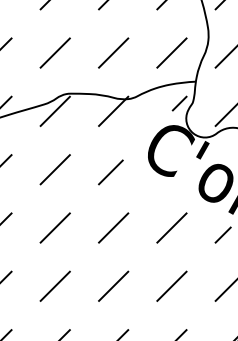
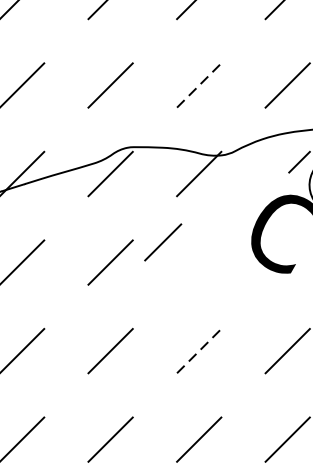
line: (113, 53) -> (199, 86), solid -> dashed
line: (110, 172) -> (162, 242), moved
line: (113, 228) -> (199, 351), solid -> dashed

